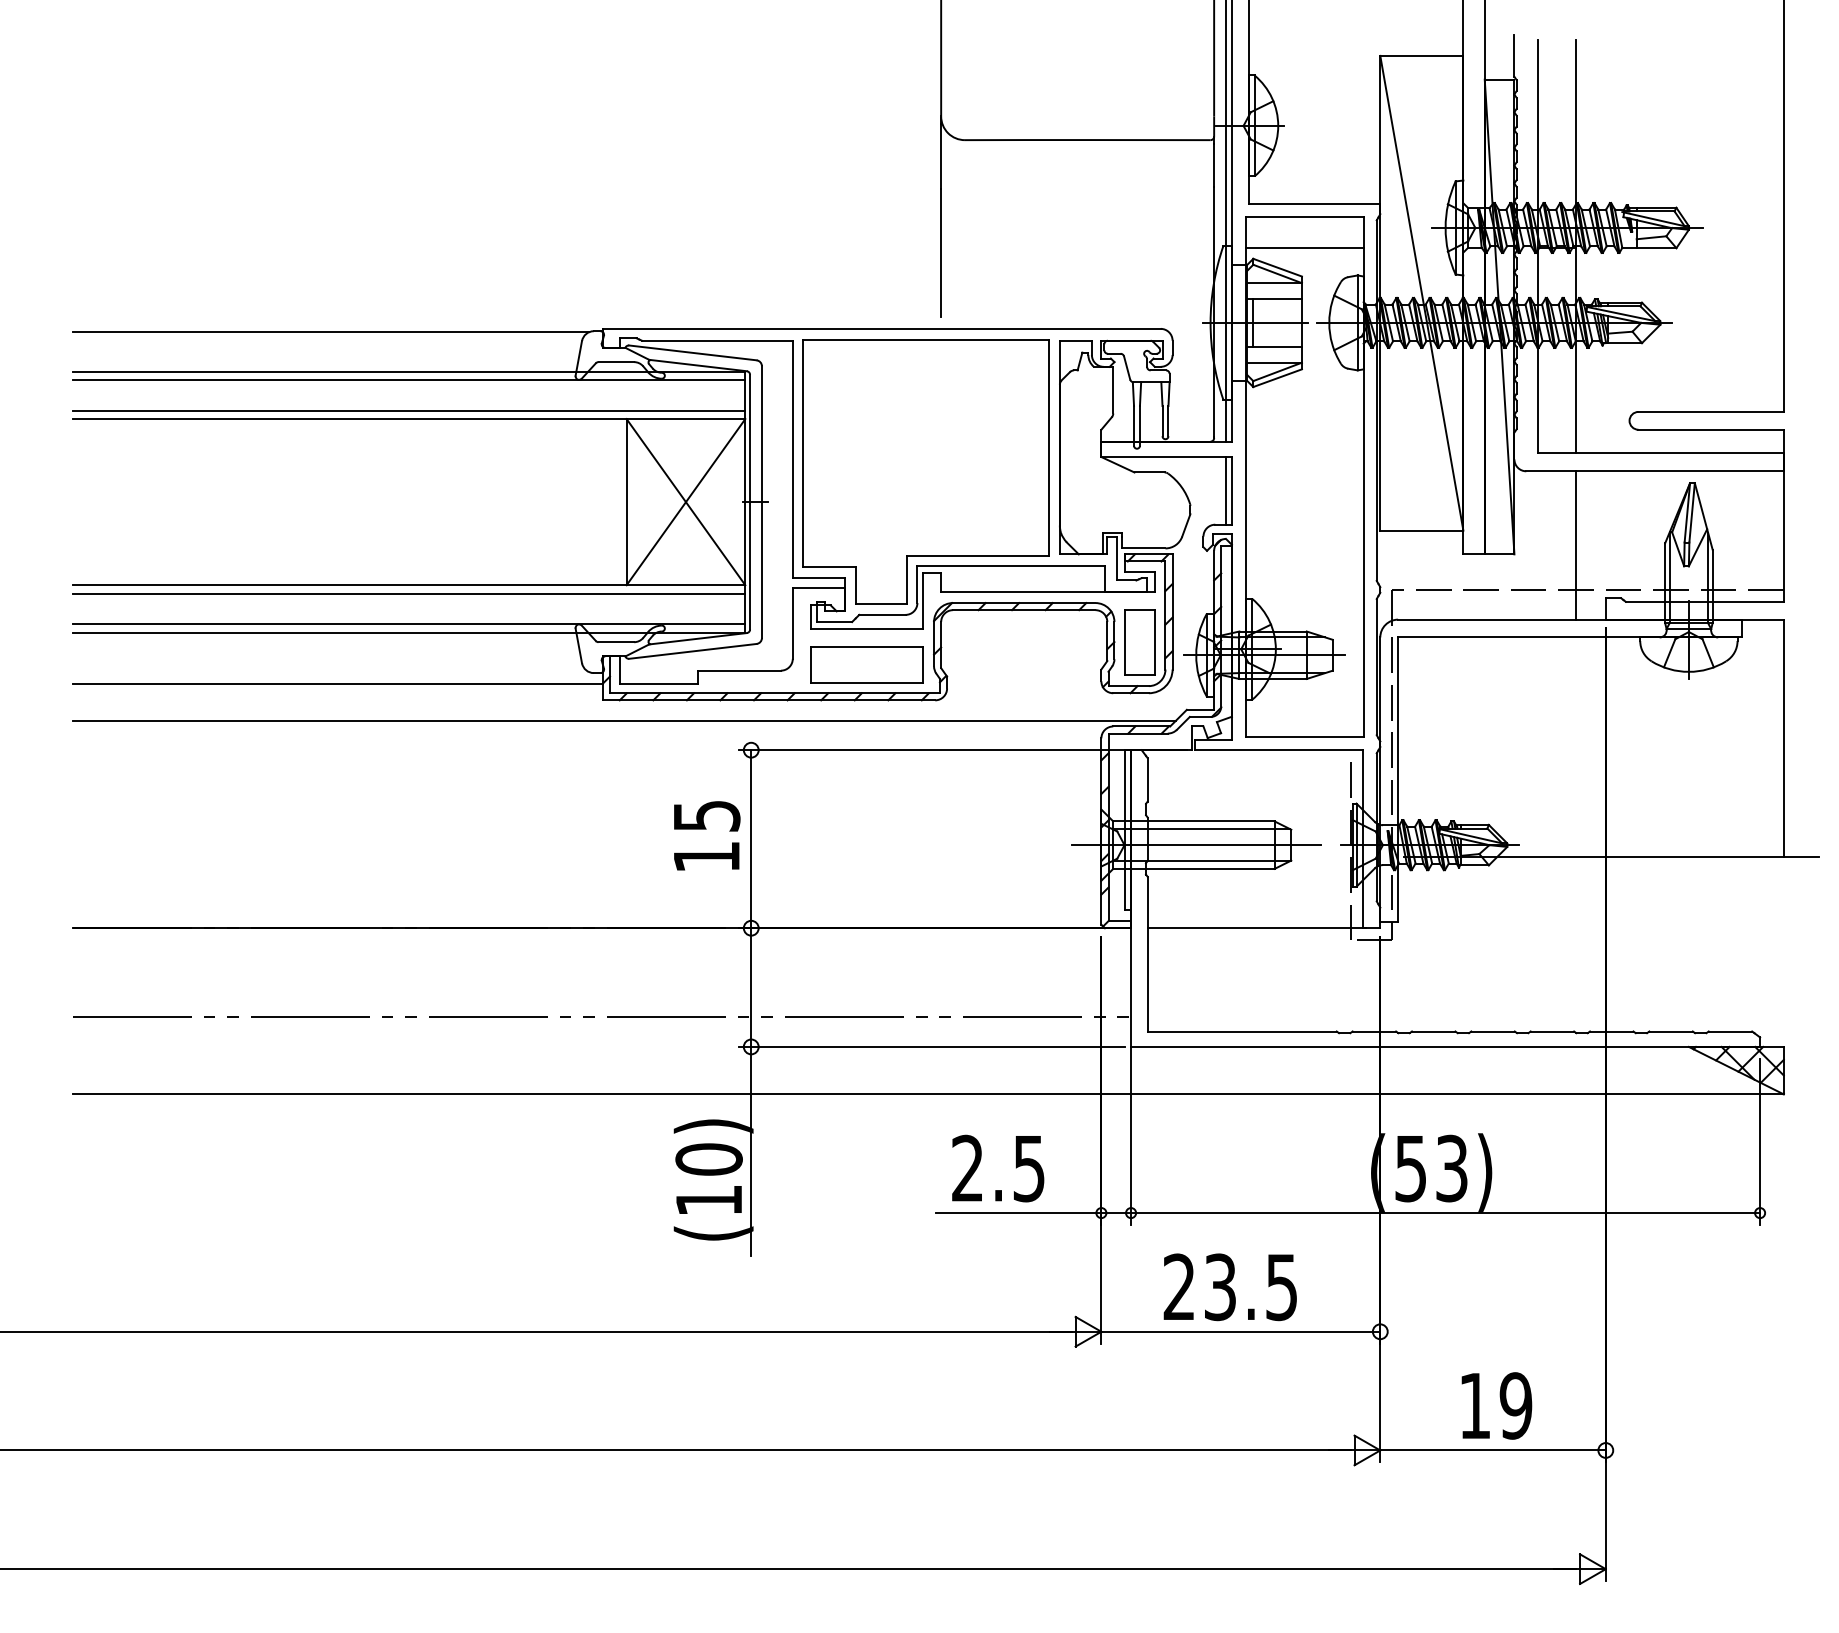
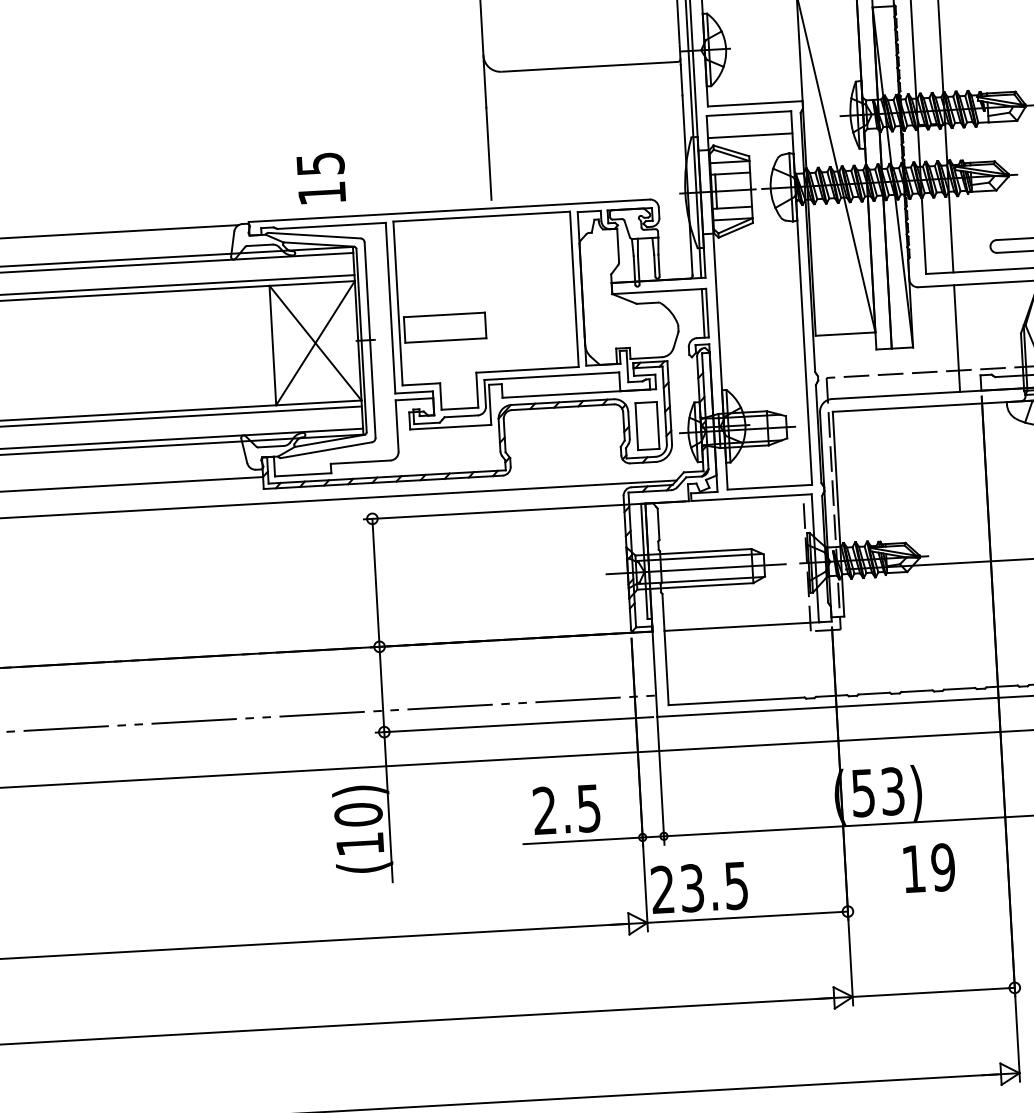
part: (866, 664) -> (444, 327), moved
text: (707, 835) -> (321, 177), moved
text: (1229, 1287) -> (698, 888), moved
text: (1496, 1405) -> (929, 867), moved

